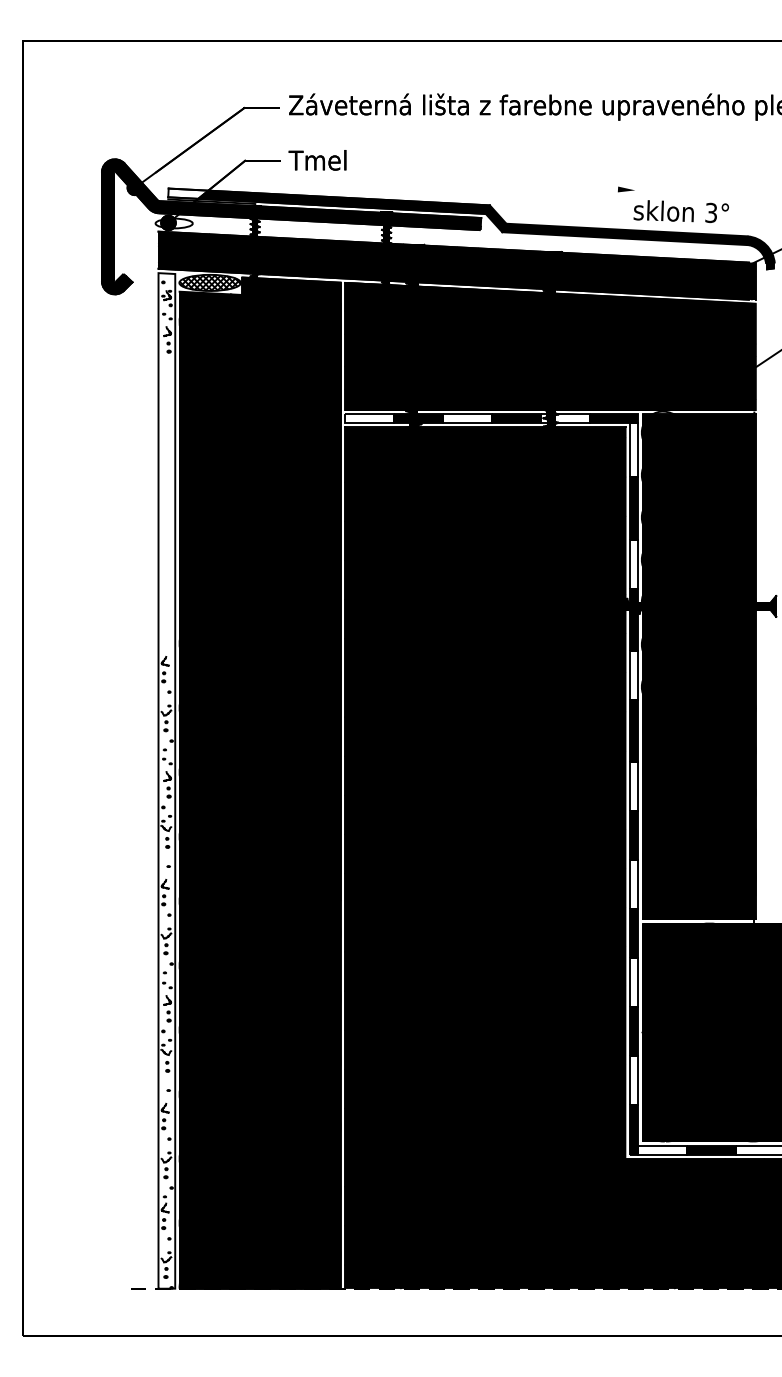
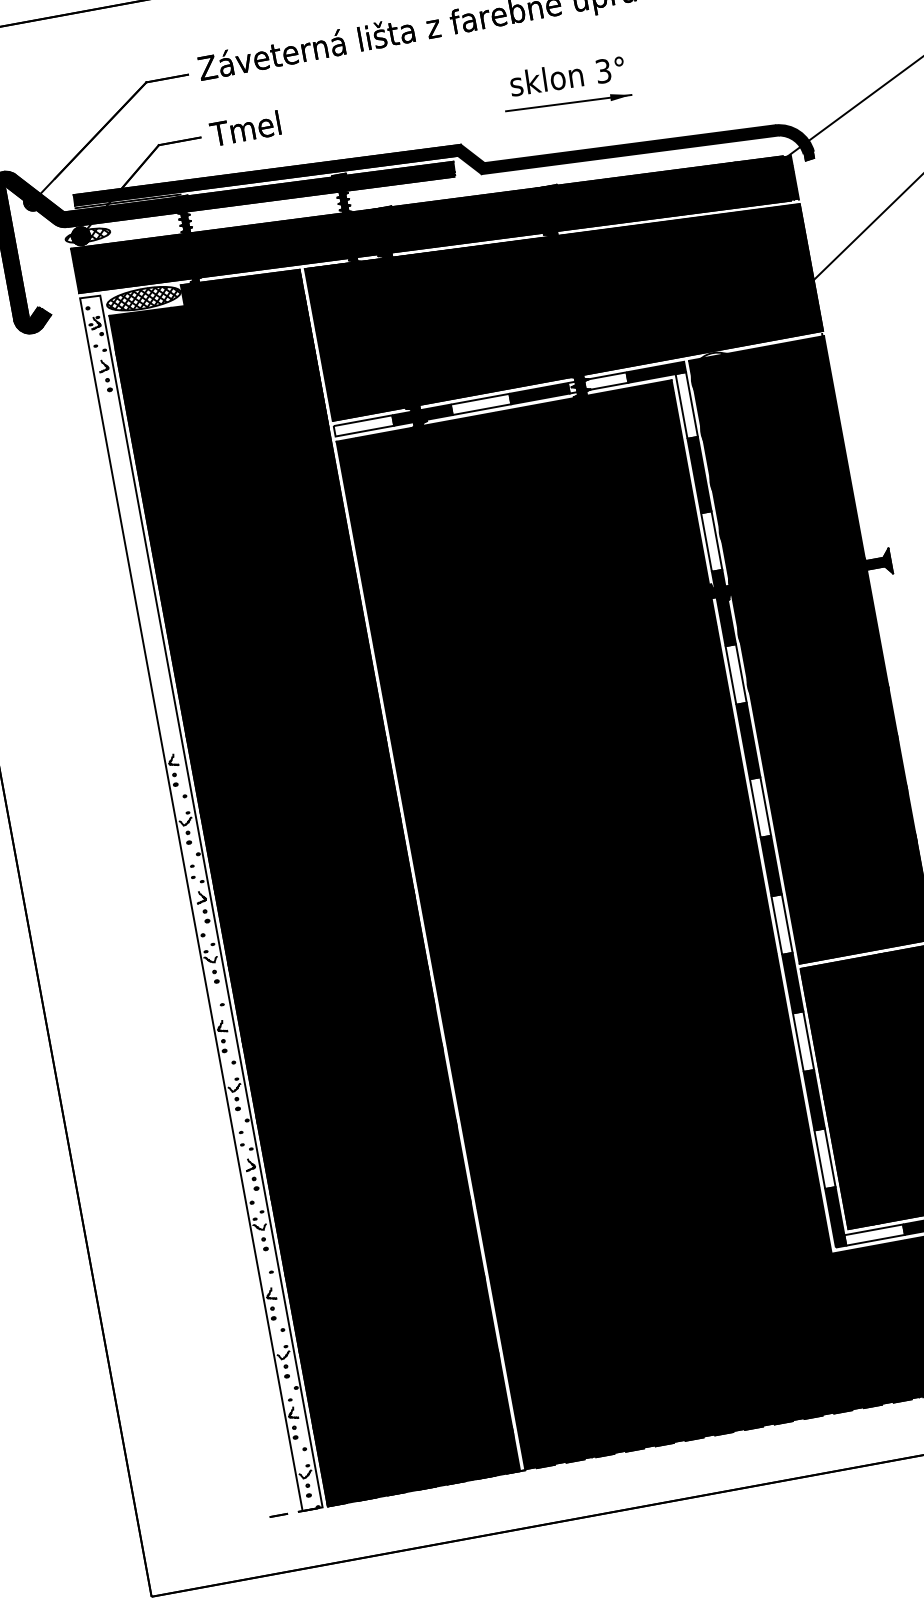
line: (583, 187) -> (568, 102), added
fill: (188, 193) -> (98, 196), added
text: (680, 211) -> (566, 76), moved
hatch: (174, 223) -> (88, 235), added

